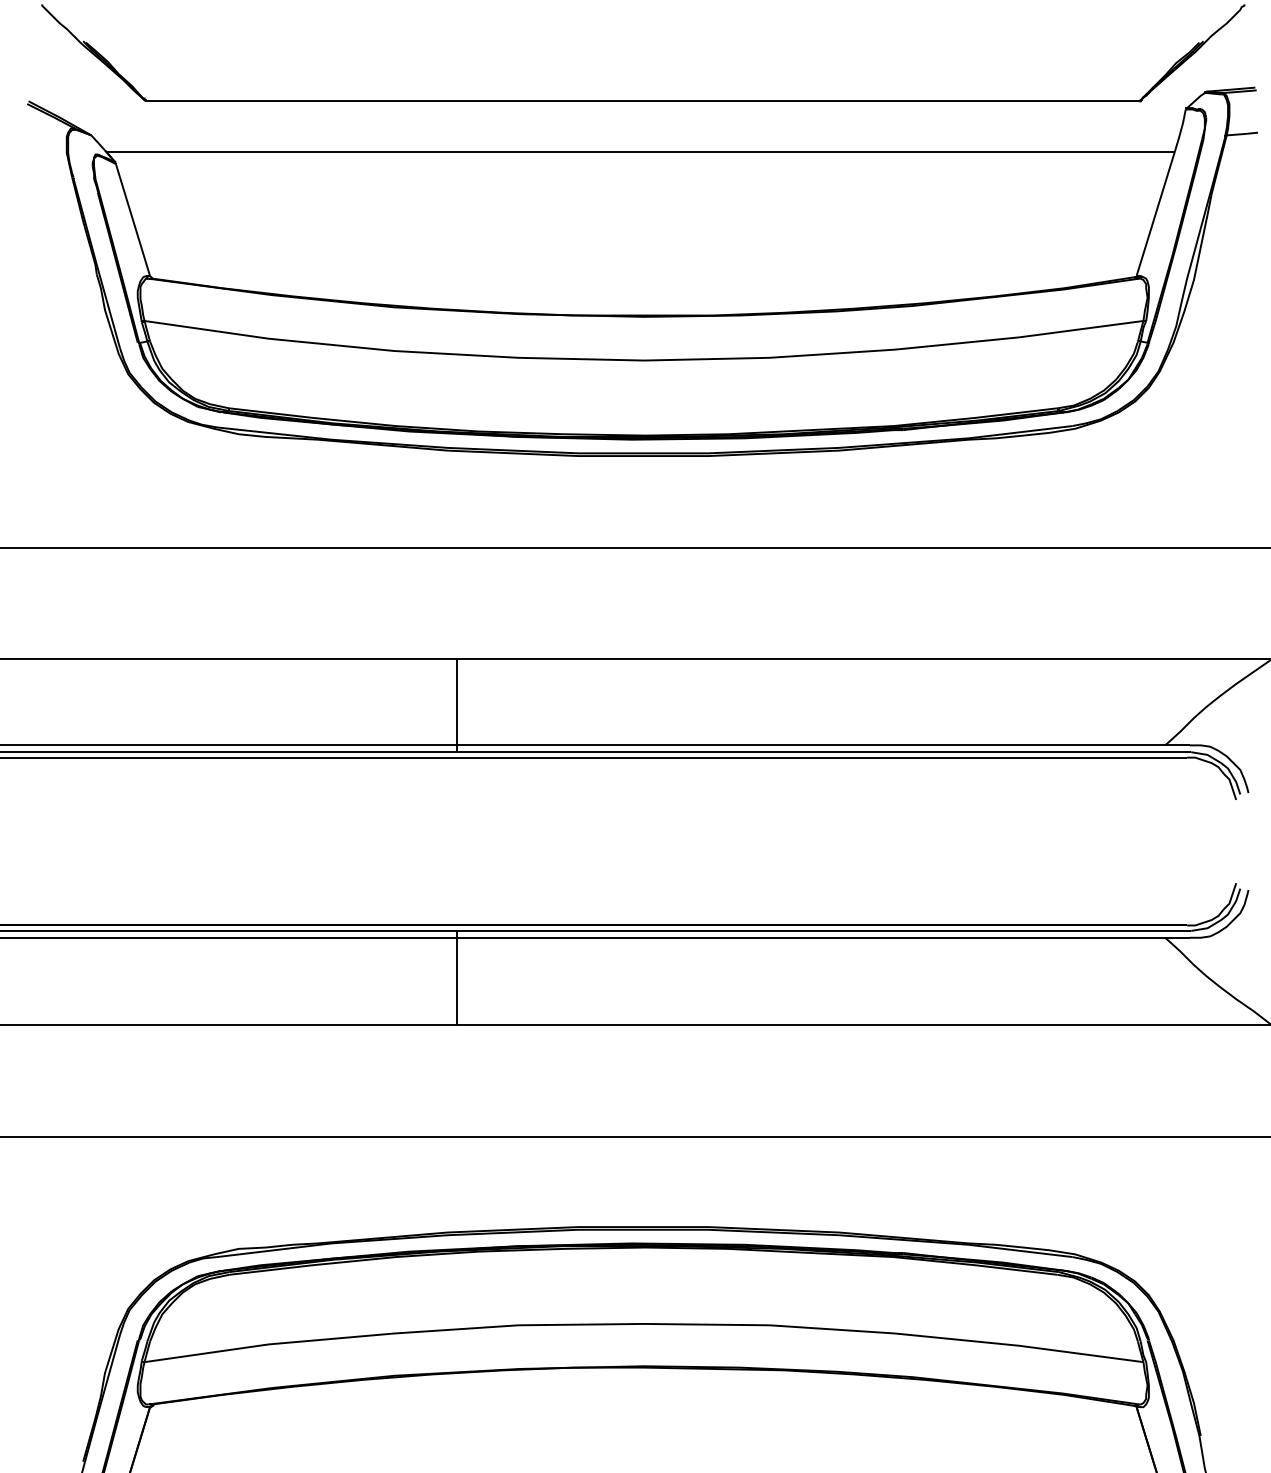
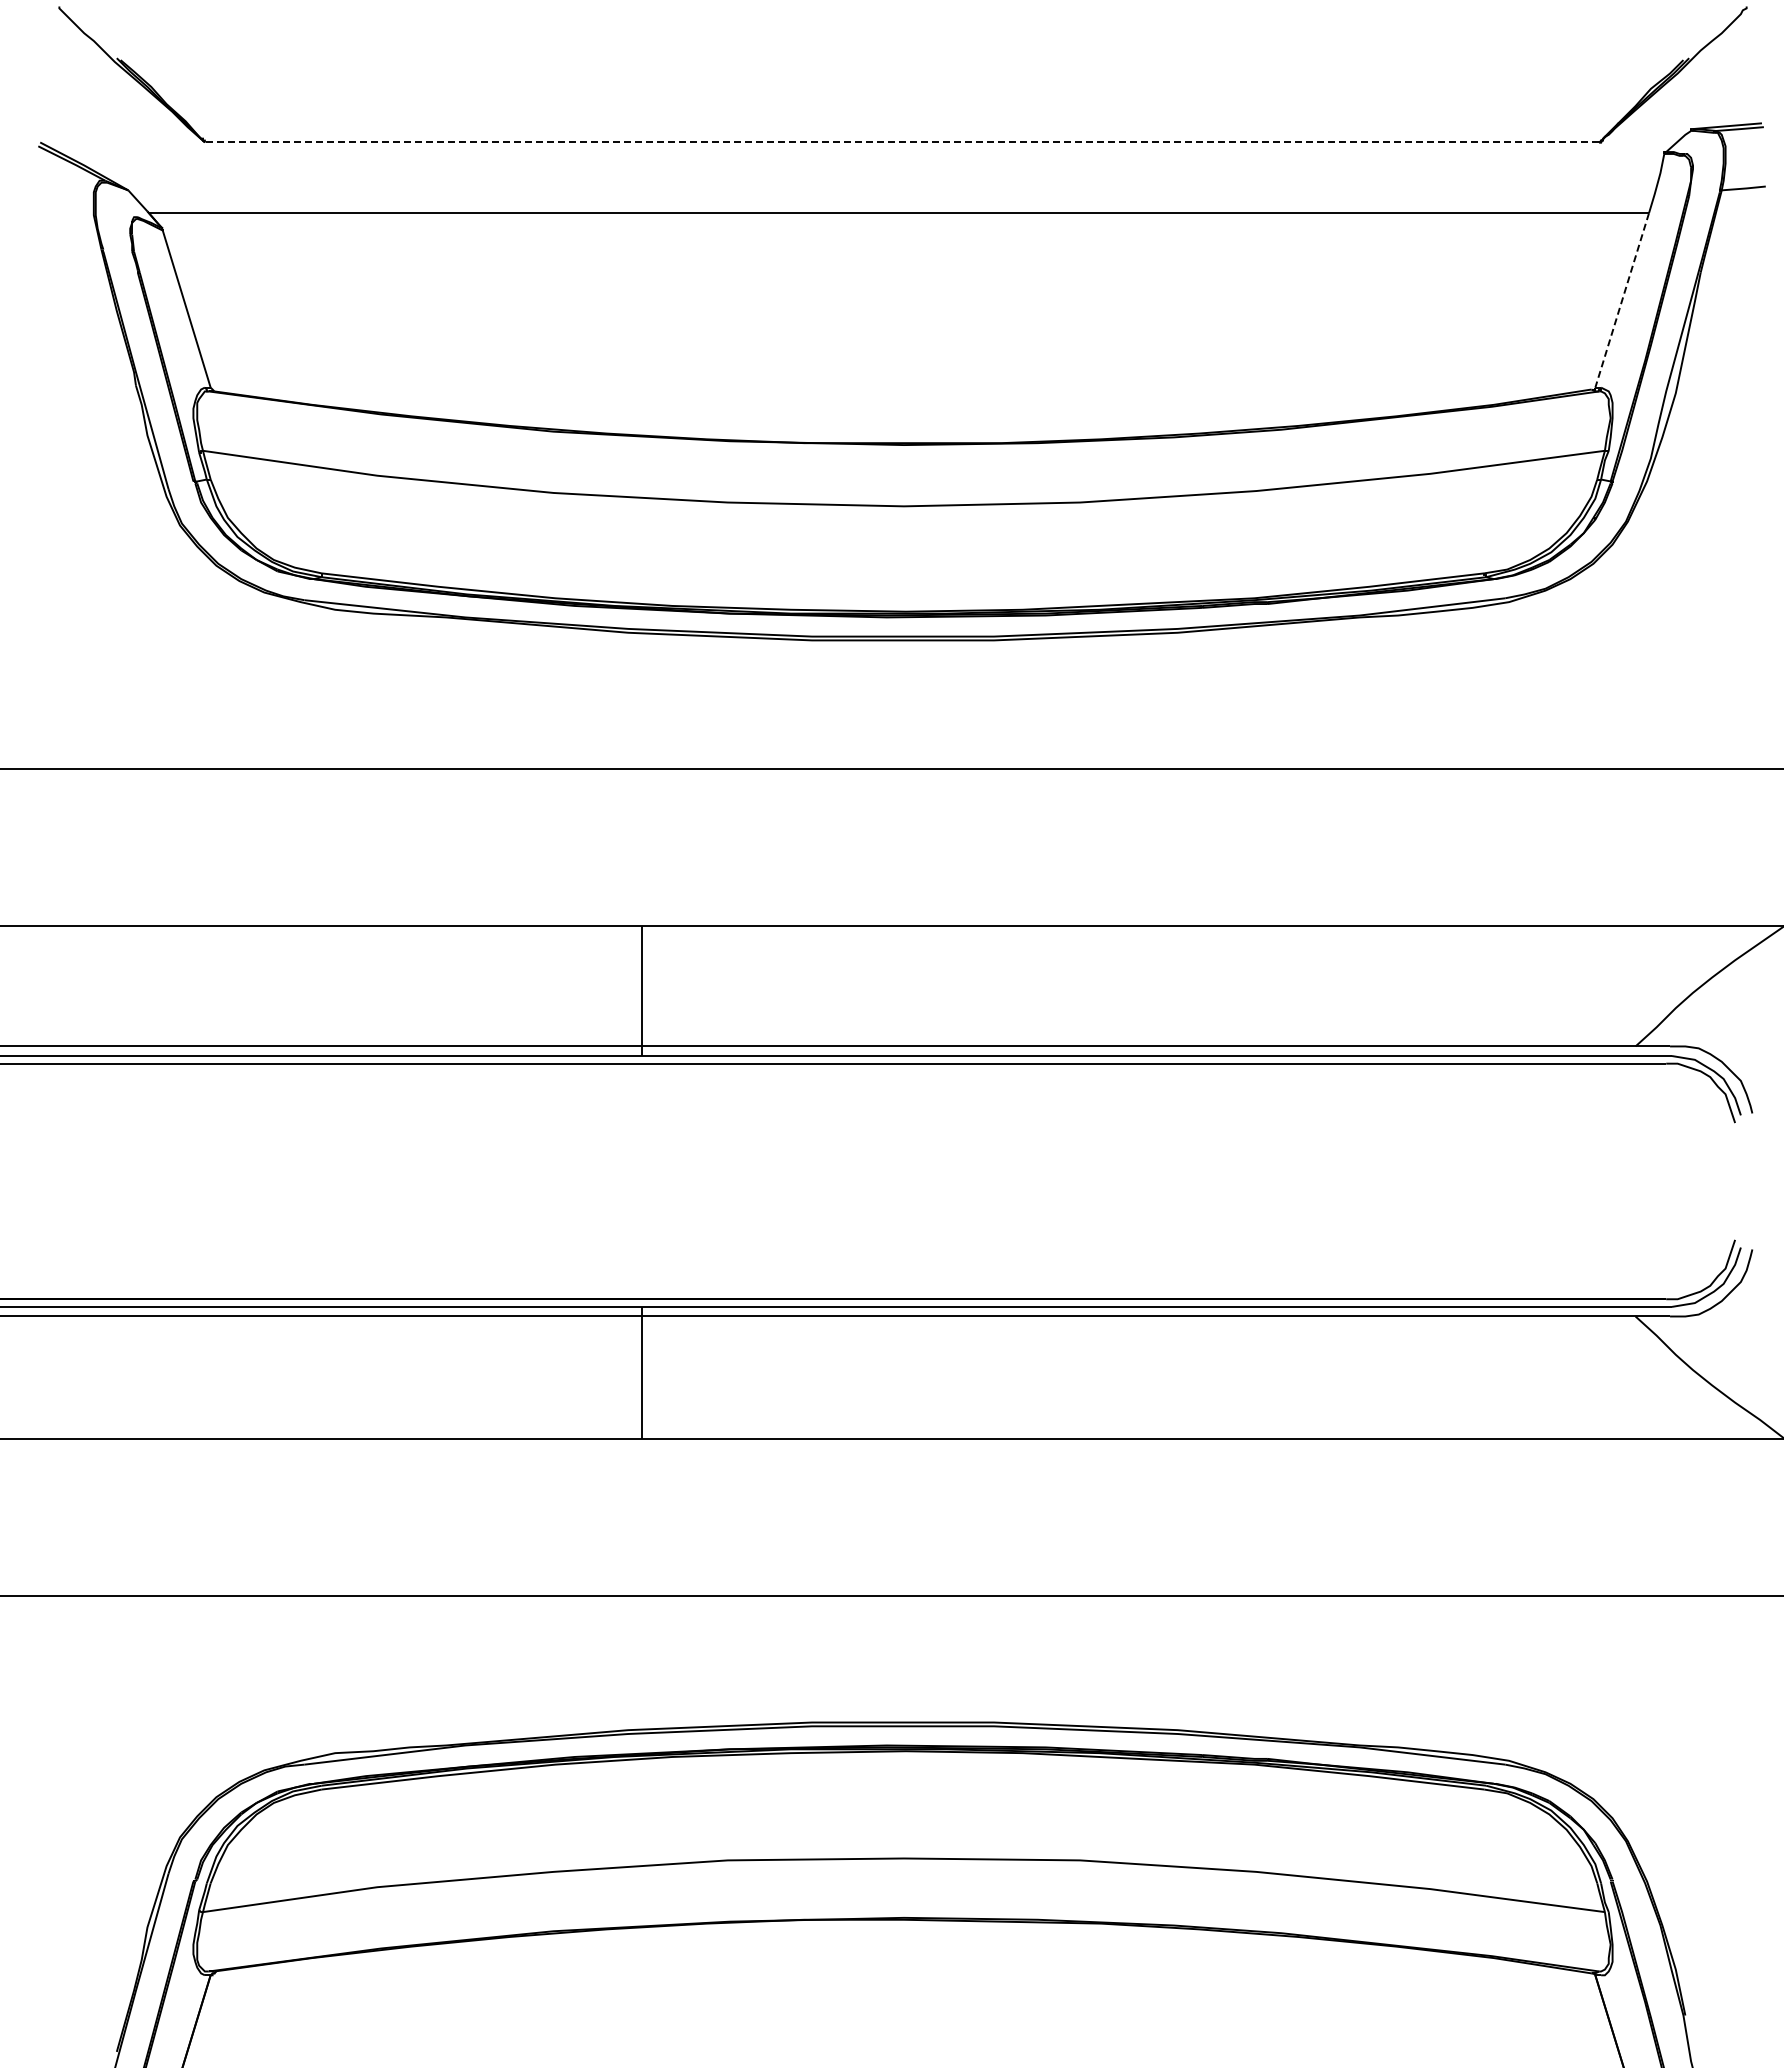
line: (642, 101) -> (901, 142), solid -> dashed
line: (1155, 213) -> (1622, 300), solid -> dashed

